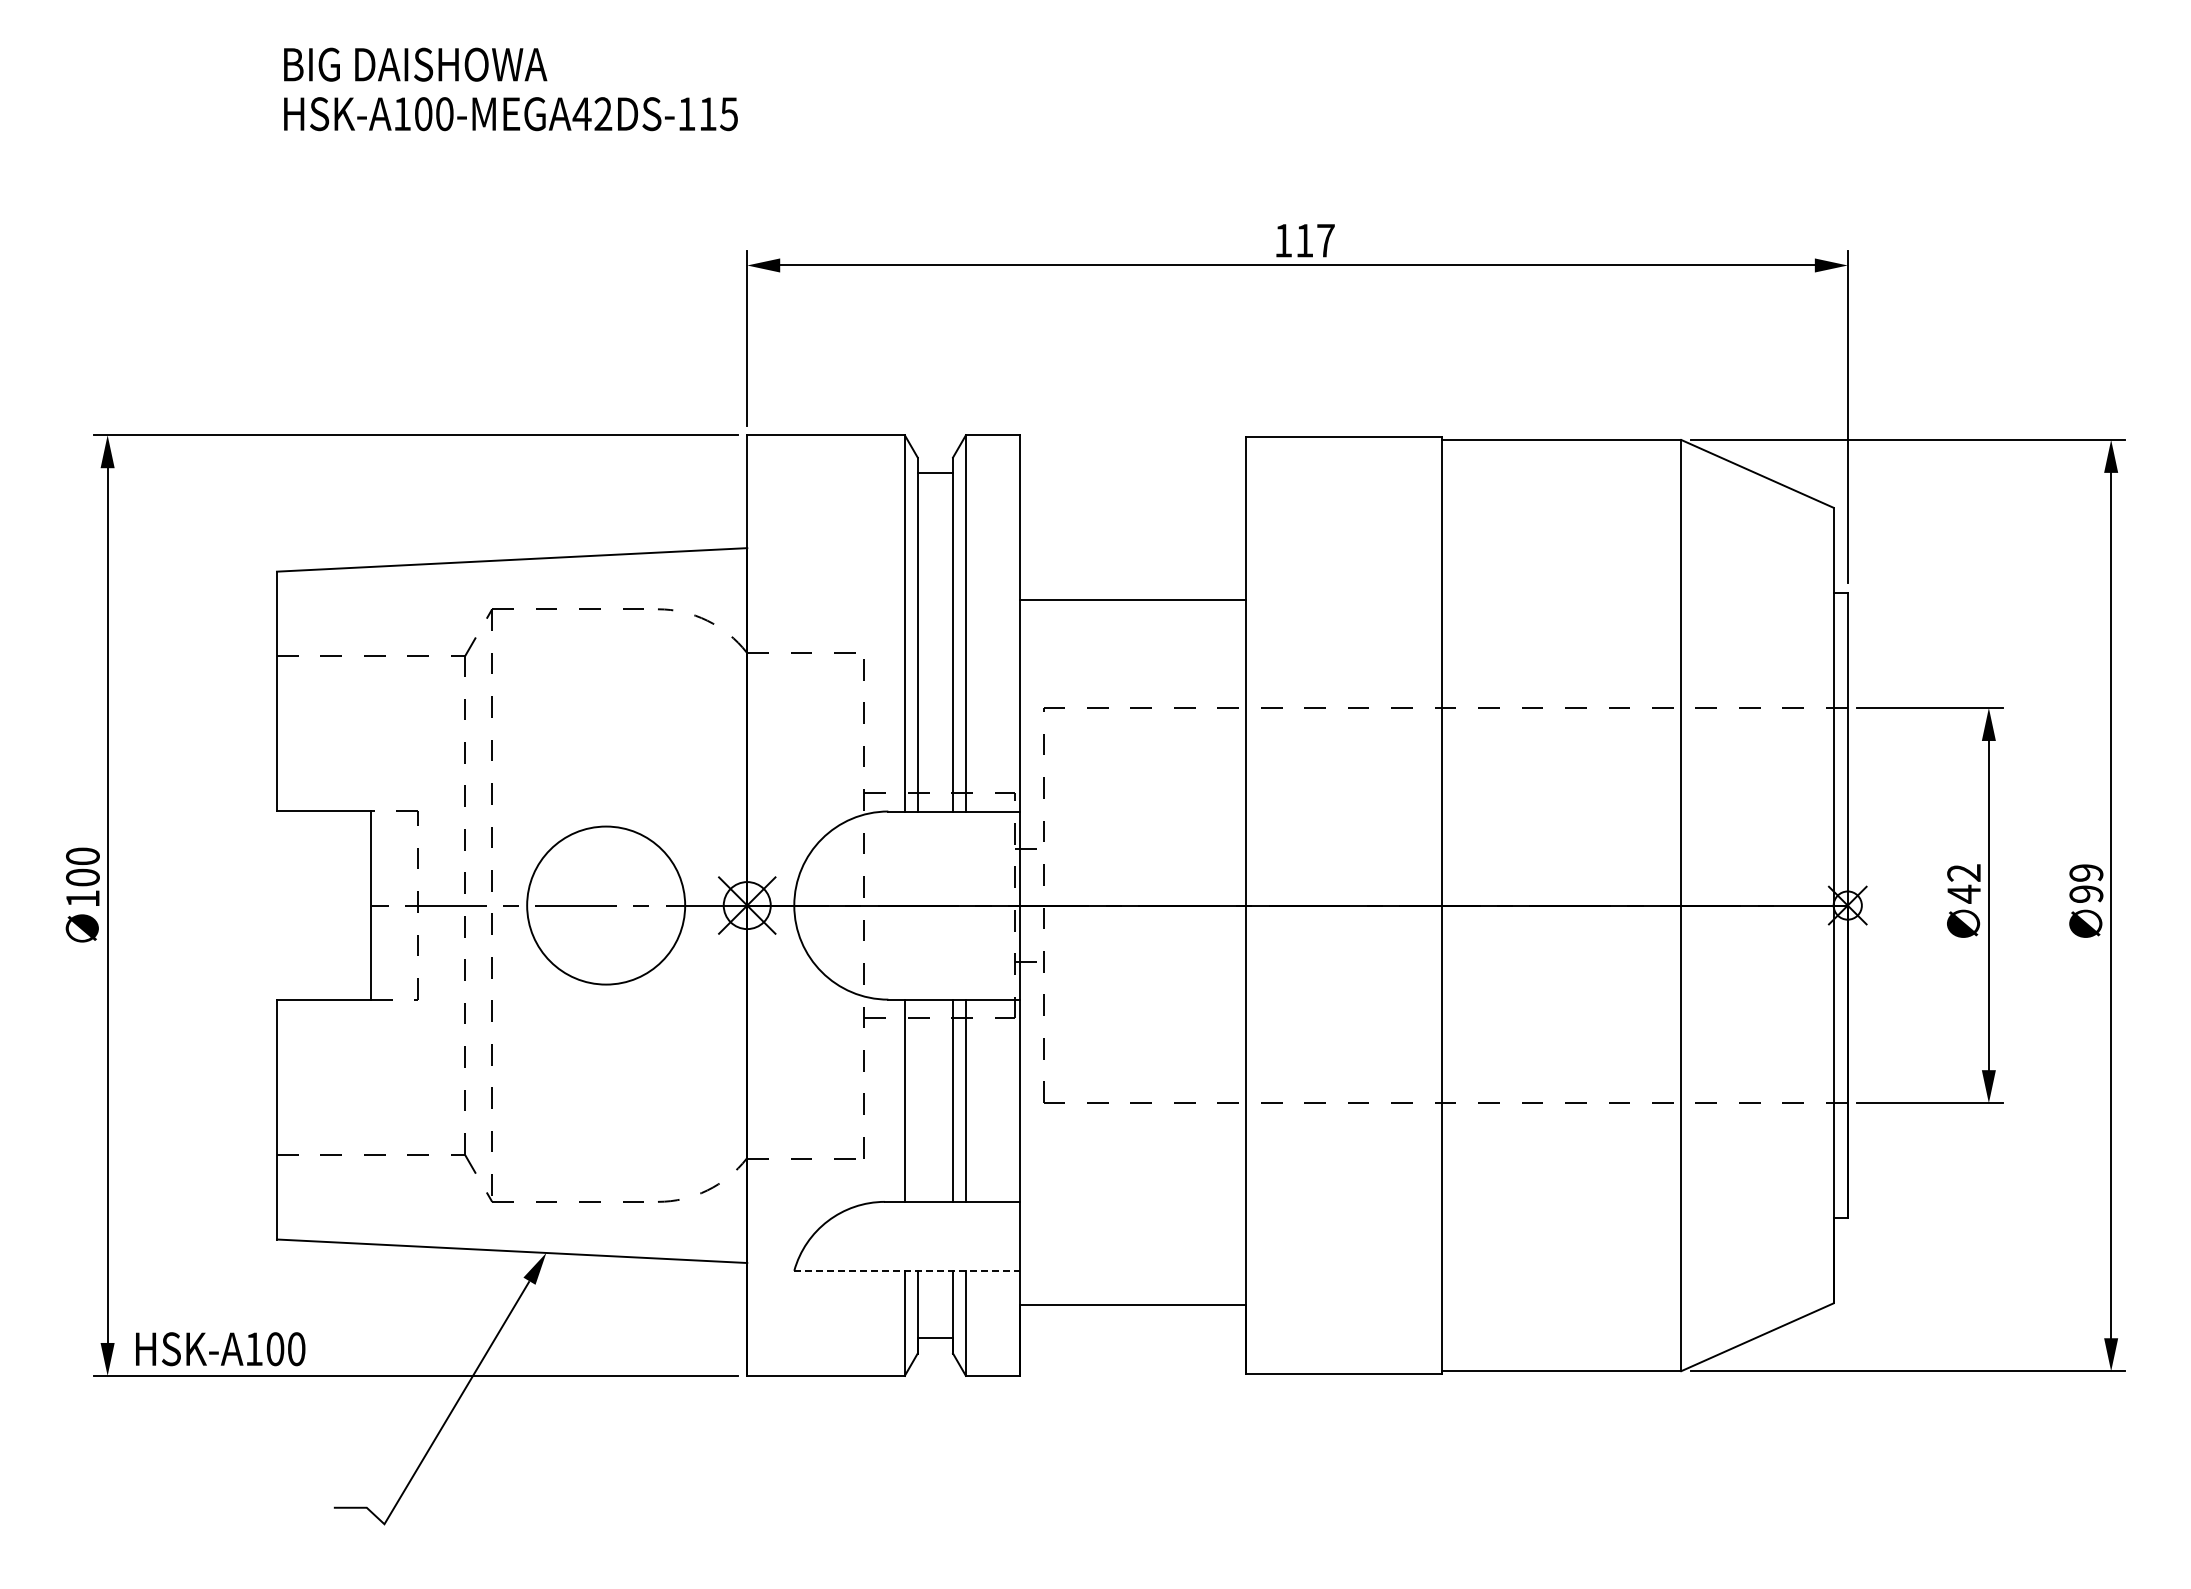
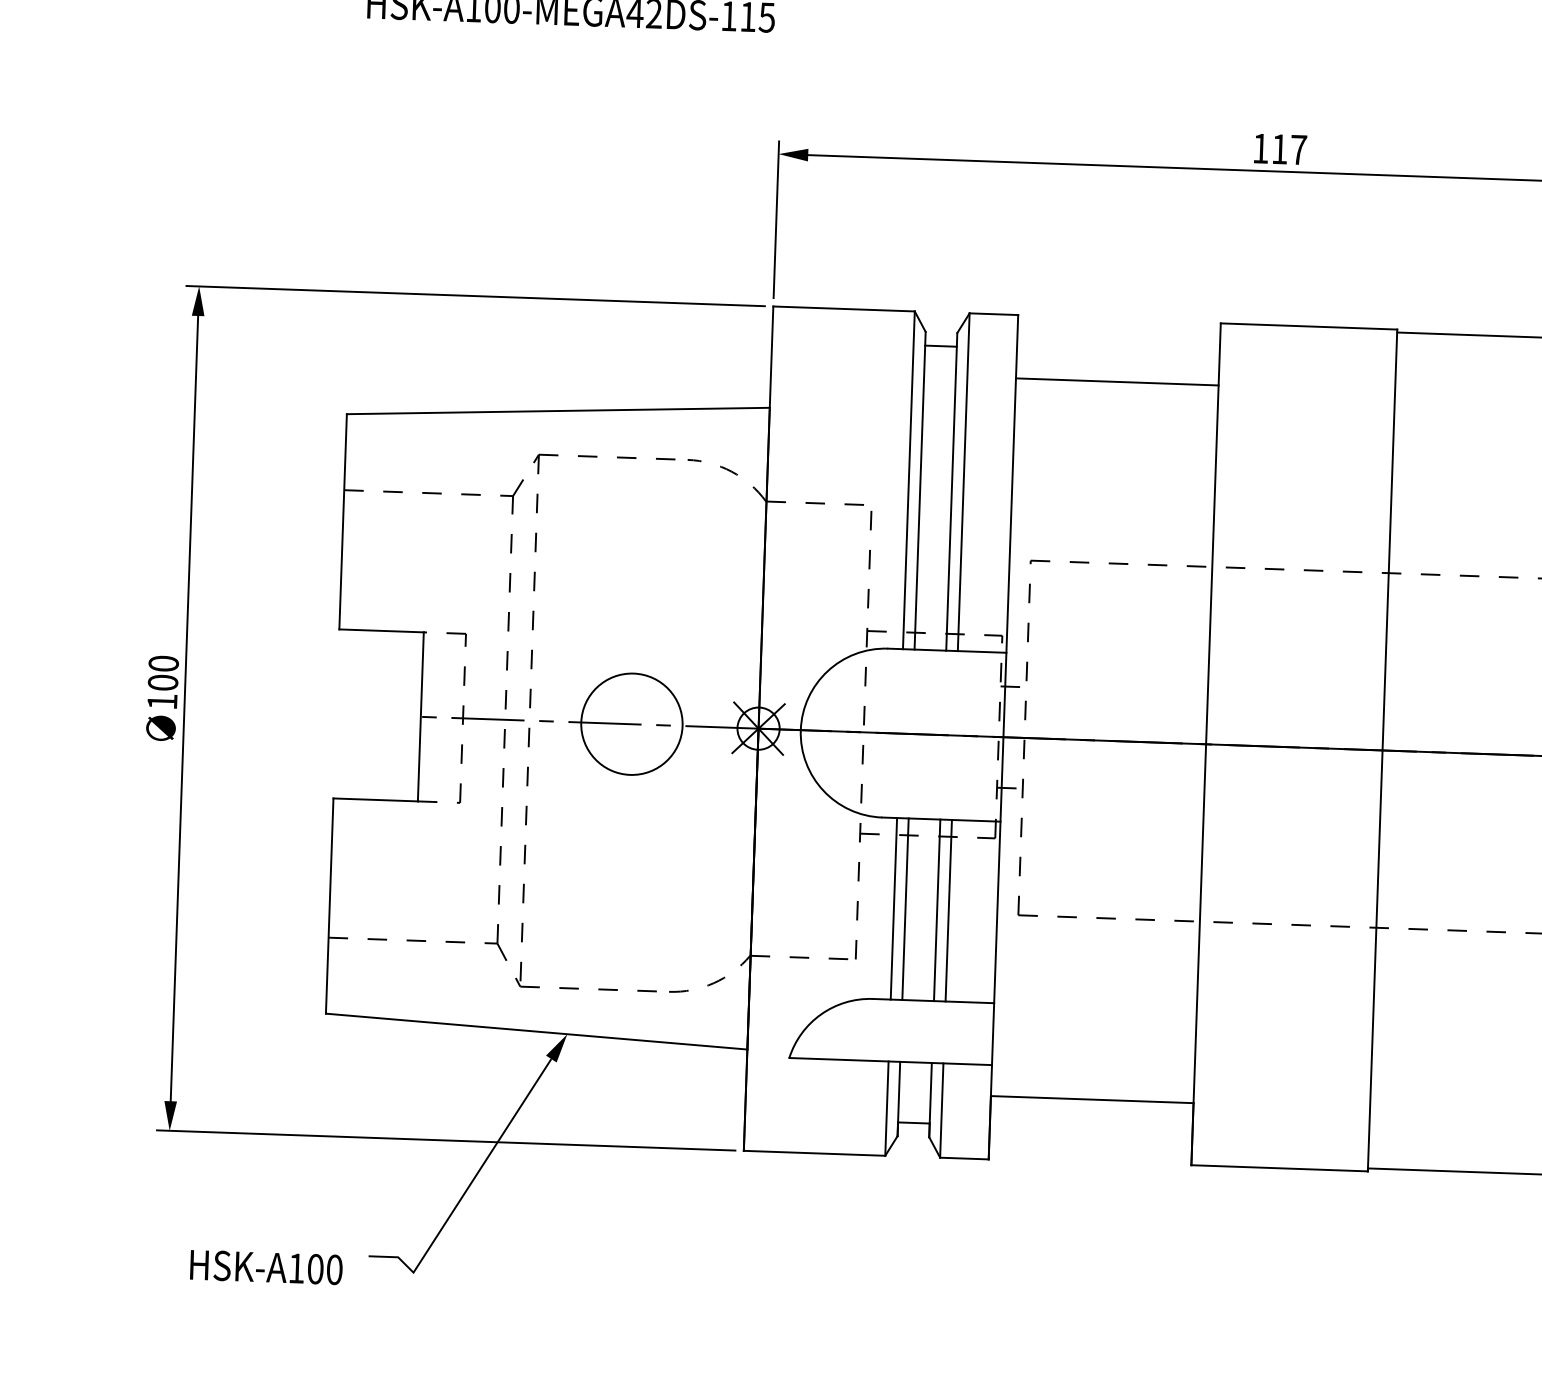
line: (1132, 599) -> (1116, 381), moved
circle: (605, 905) -> (631, 724), size x0.71
line: (917, 1100) -> (905, 908), added
line: (907, 1270) -> (890, 1061), dashed -> solid
text: (220, 1349) -> (266, 1267), moved

